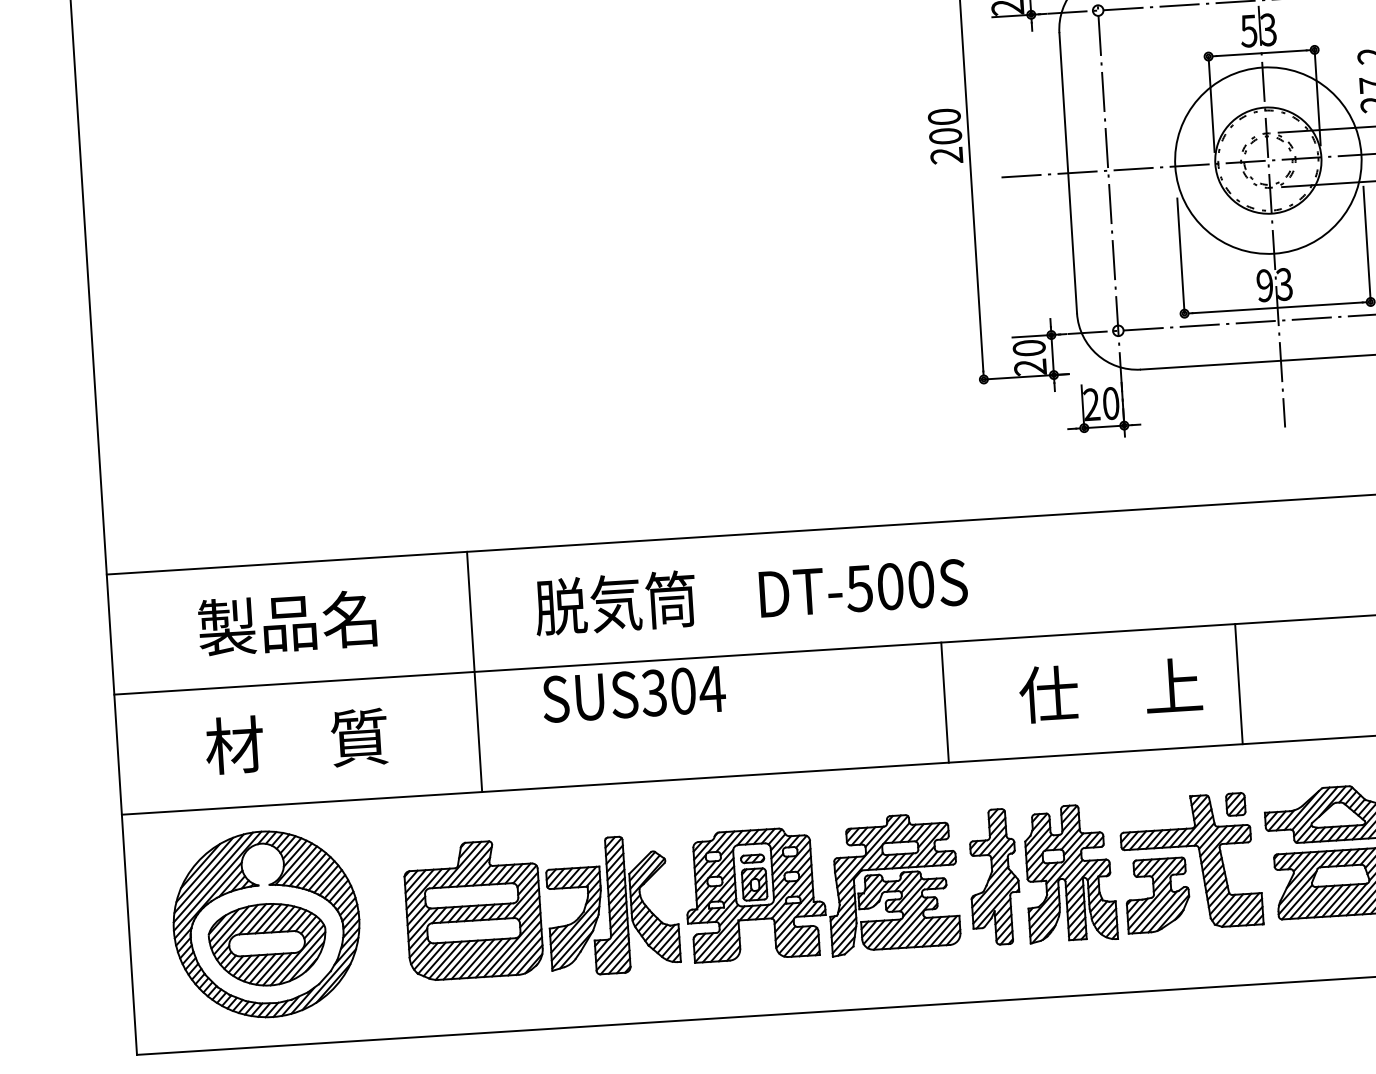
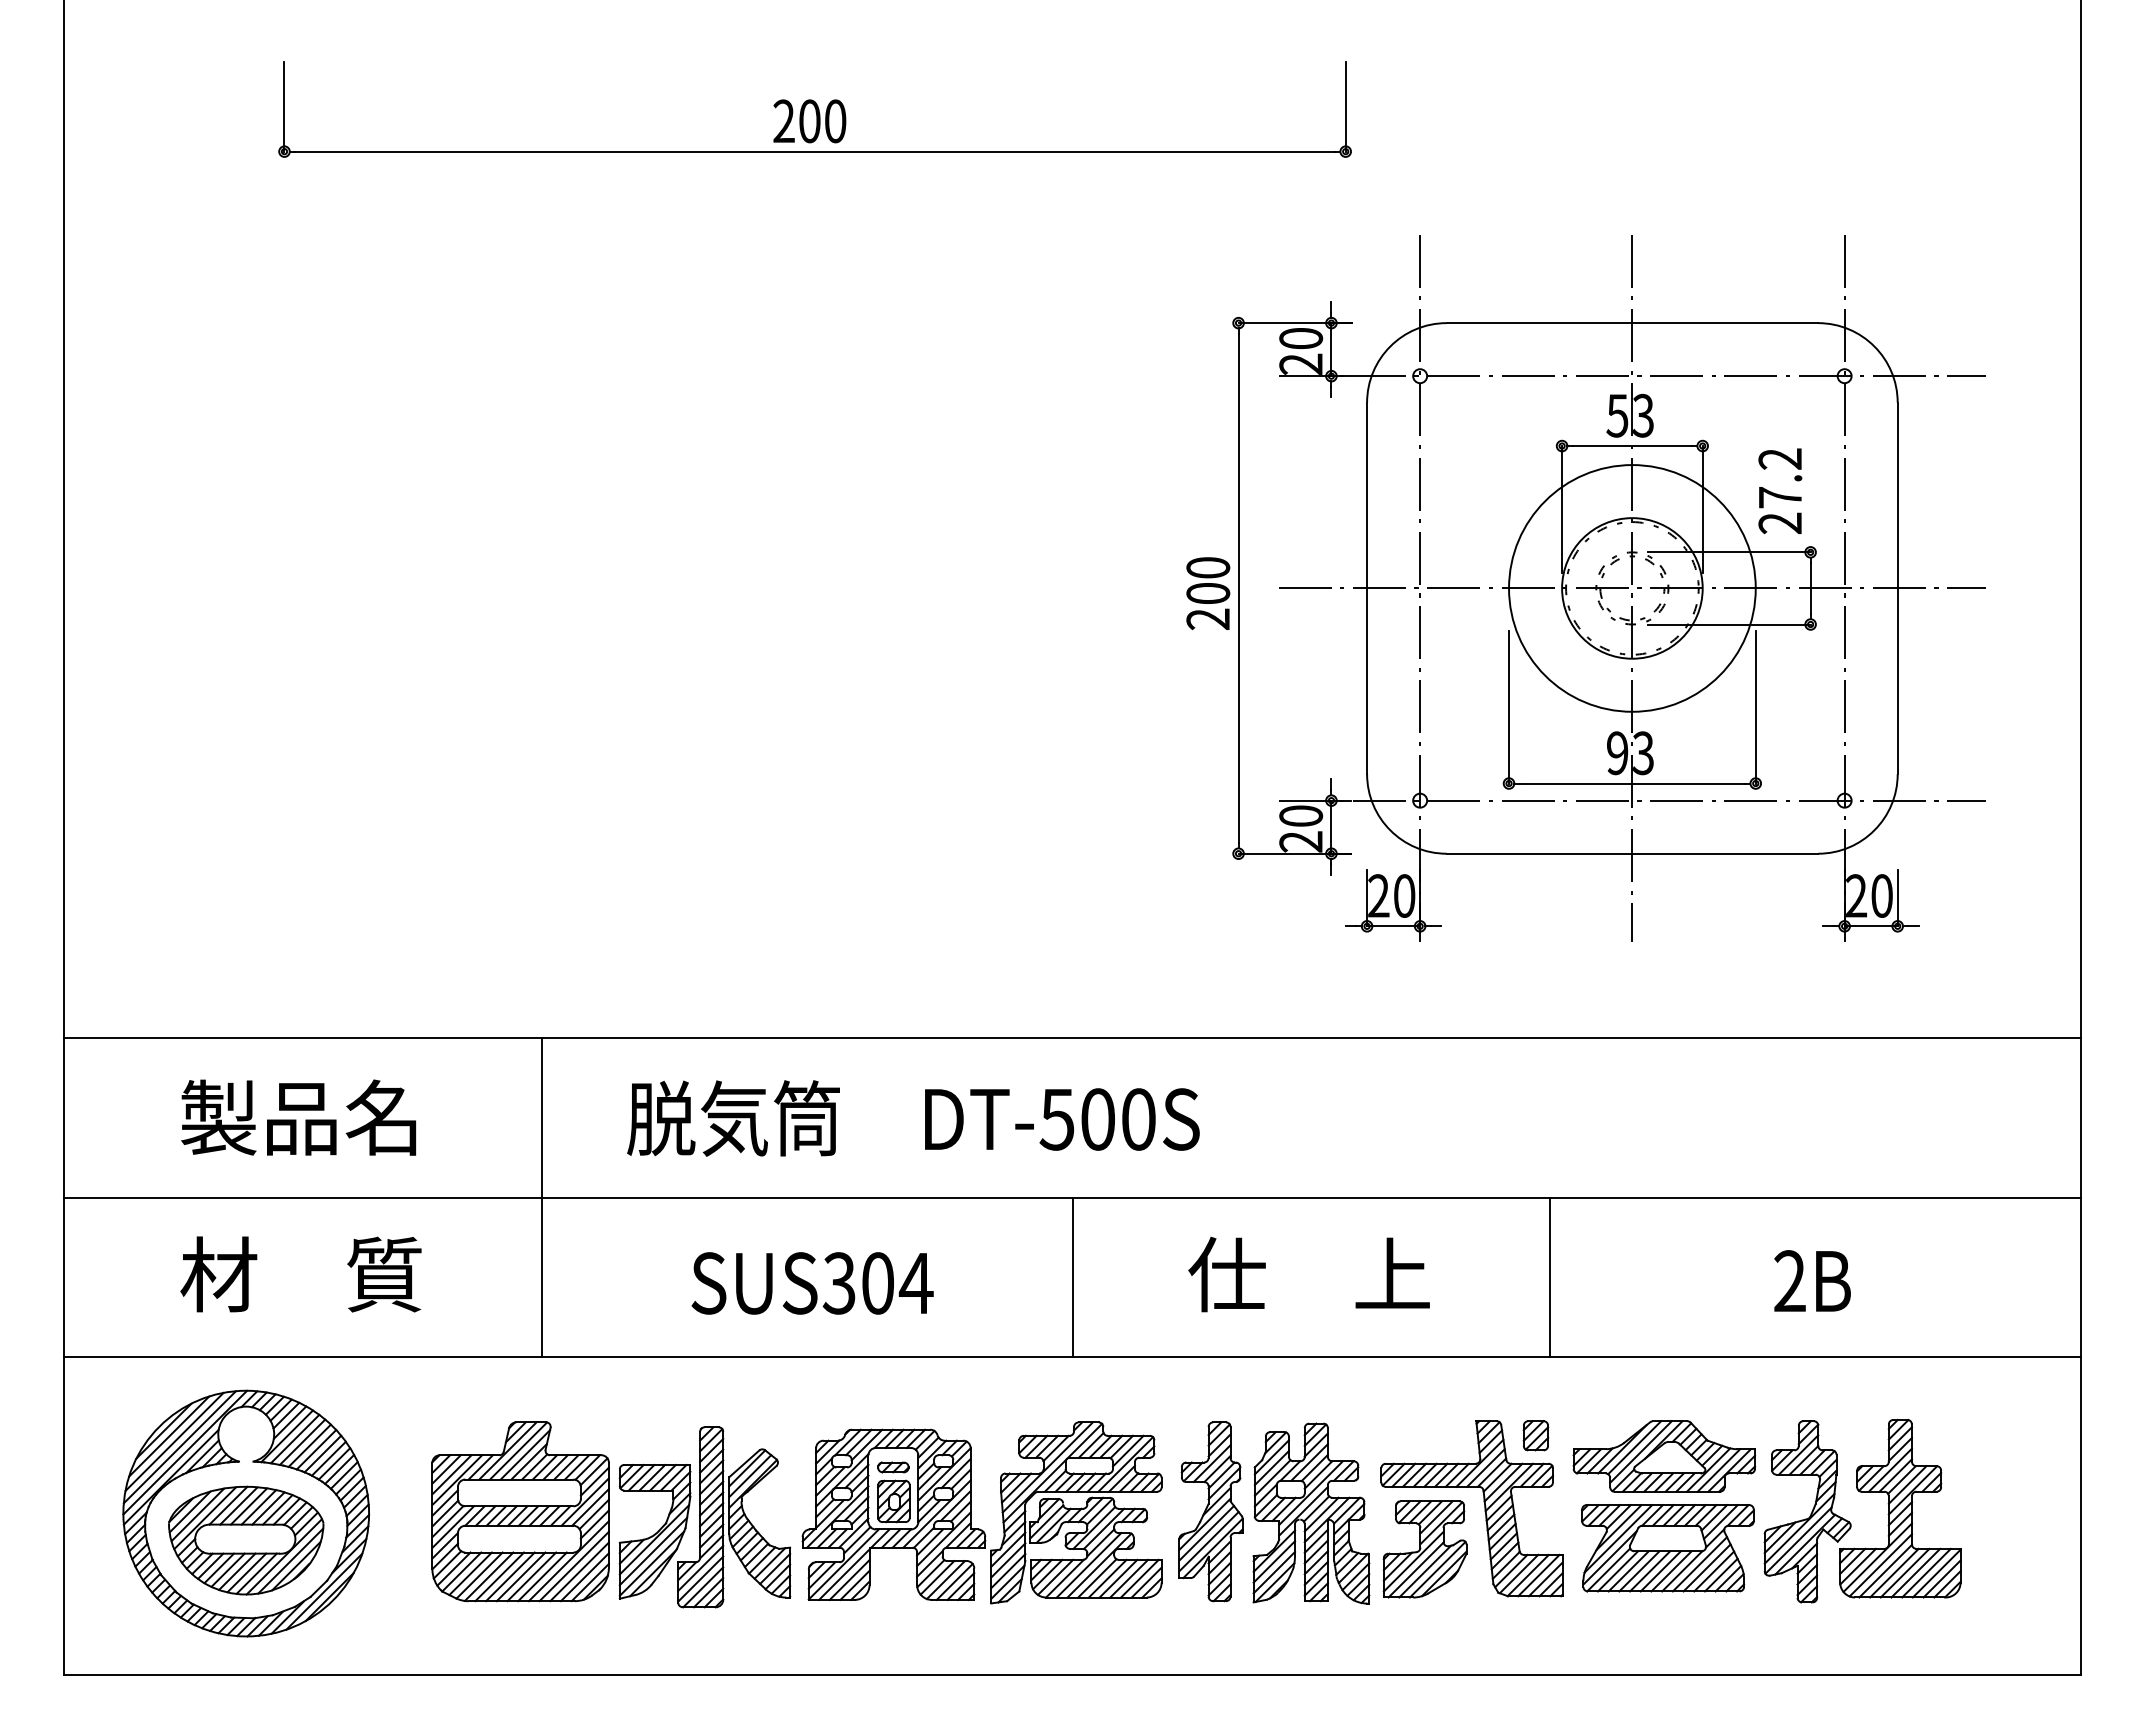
text: (945, 136) -> (1208, 593), moved
text: (1110, 690) -> (1308, 1274), moved
text: (634, 694) -> (812, 1283), moved
line: (945, 702) -> (1072, 1276), moved

